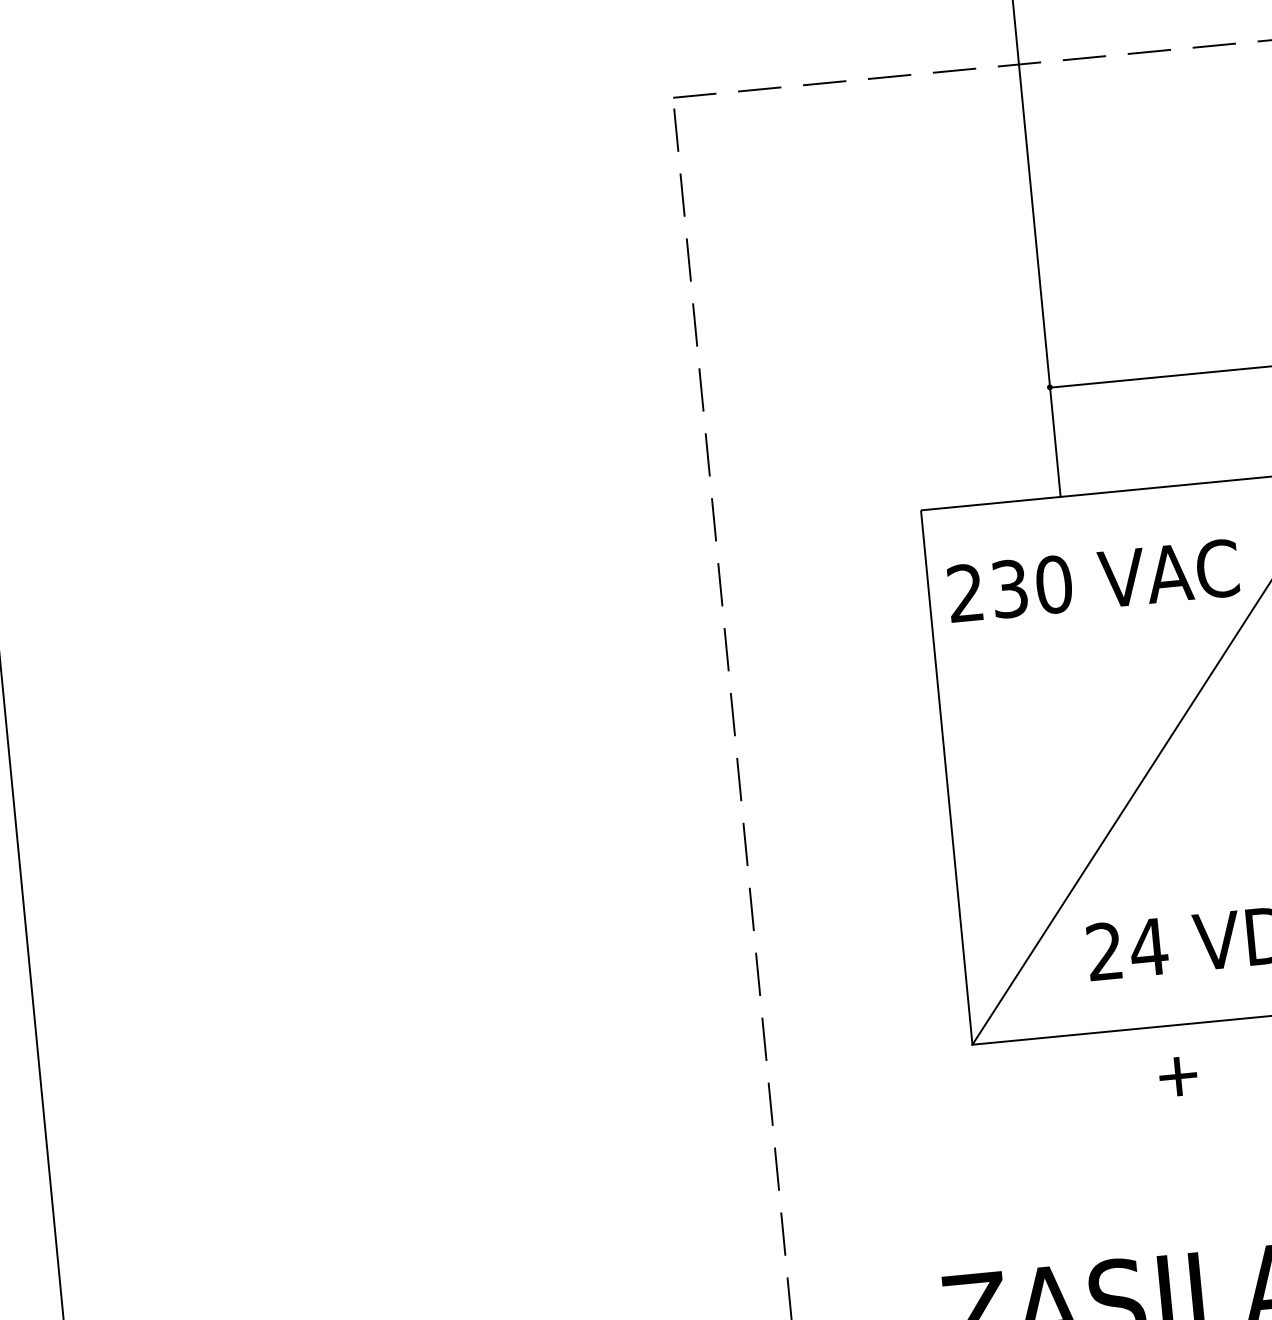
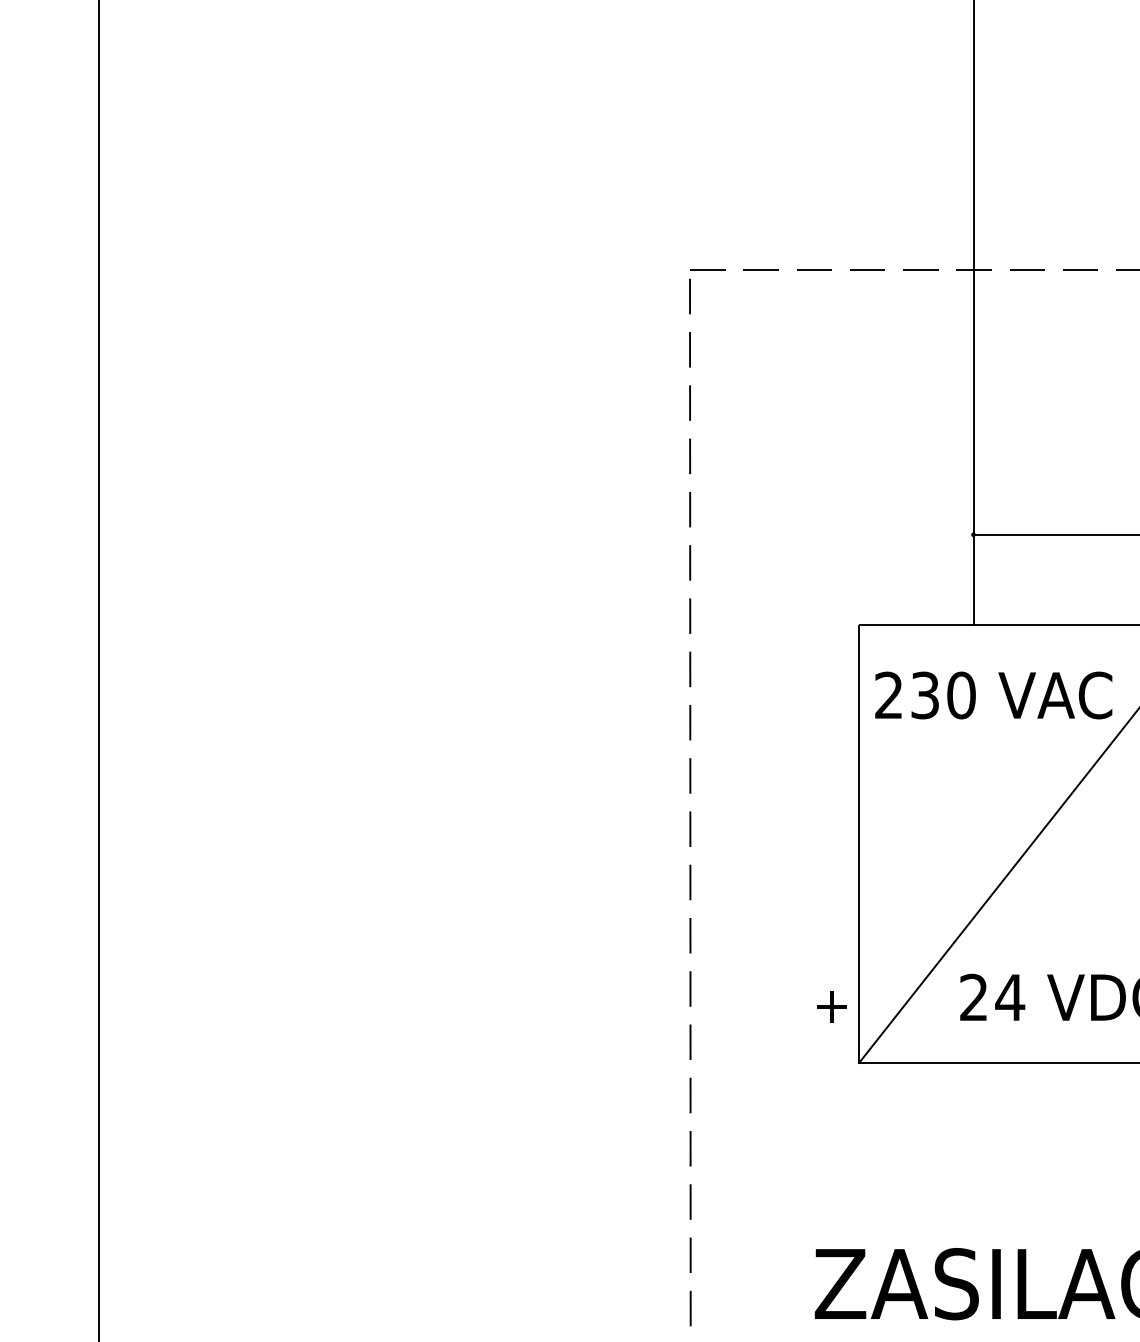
text: (1177, 1076) -> (831, 1006), moved

